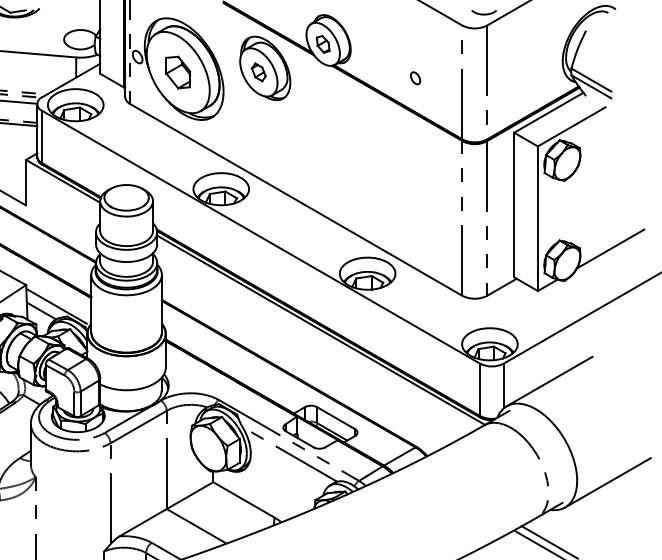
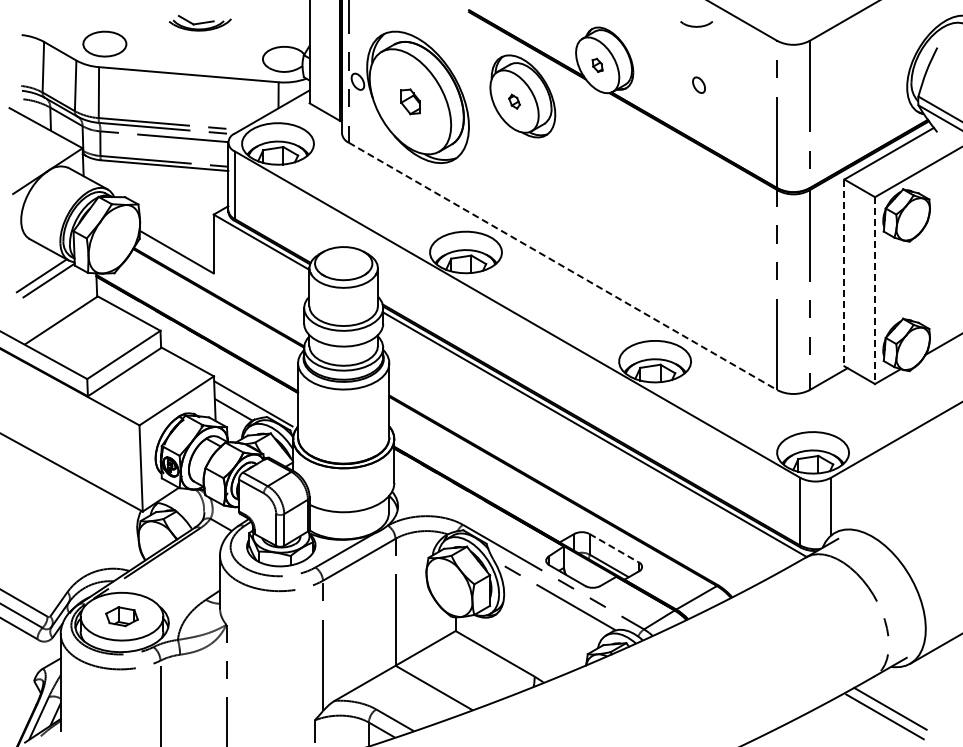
part: (484, 12) -> (696, 24), moved
part: (323, 44) -> (597, 65), size x0.6
part: (178, 72) -> (410, 101), size x0.6
part: (258, 72) -> (514, 101), size x0.6
part: (415, 77) -> (698, 84), moved
line: (296, 200) -> (563, 266), solid -> dashed
line: (514, 205) -> (844, 273), solid -> dashed
line: (538, 219) -> (875, 291), solid -> dashed
line: (549, 381) -> (889, 500), removed
line: (336, 418) -> (614, 548), solid -> dashed

